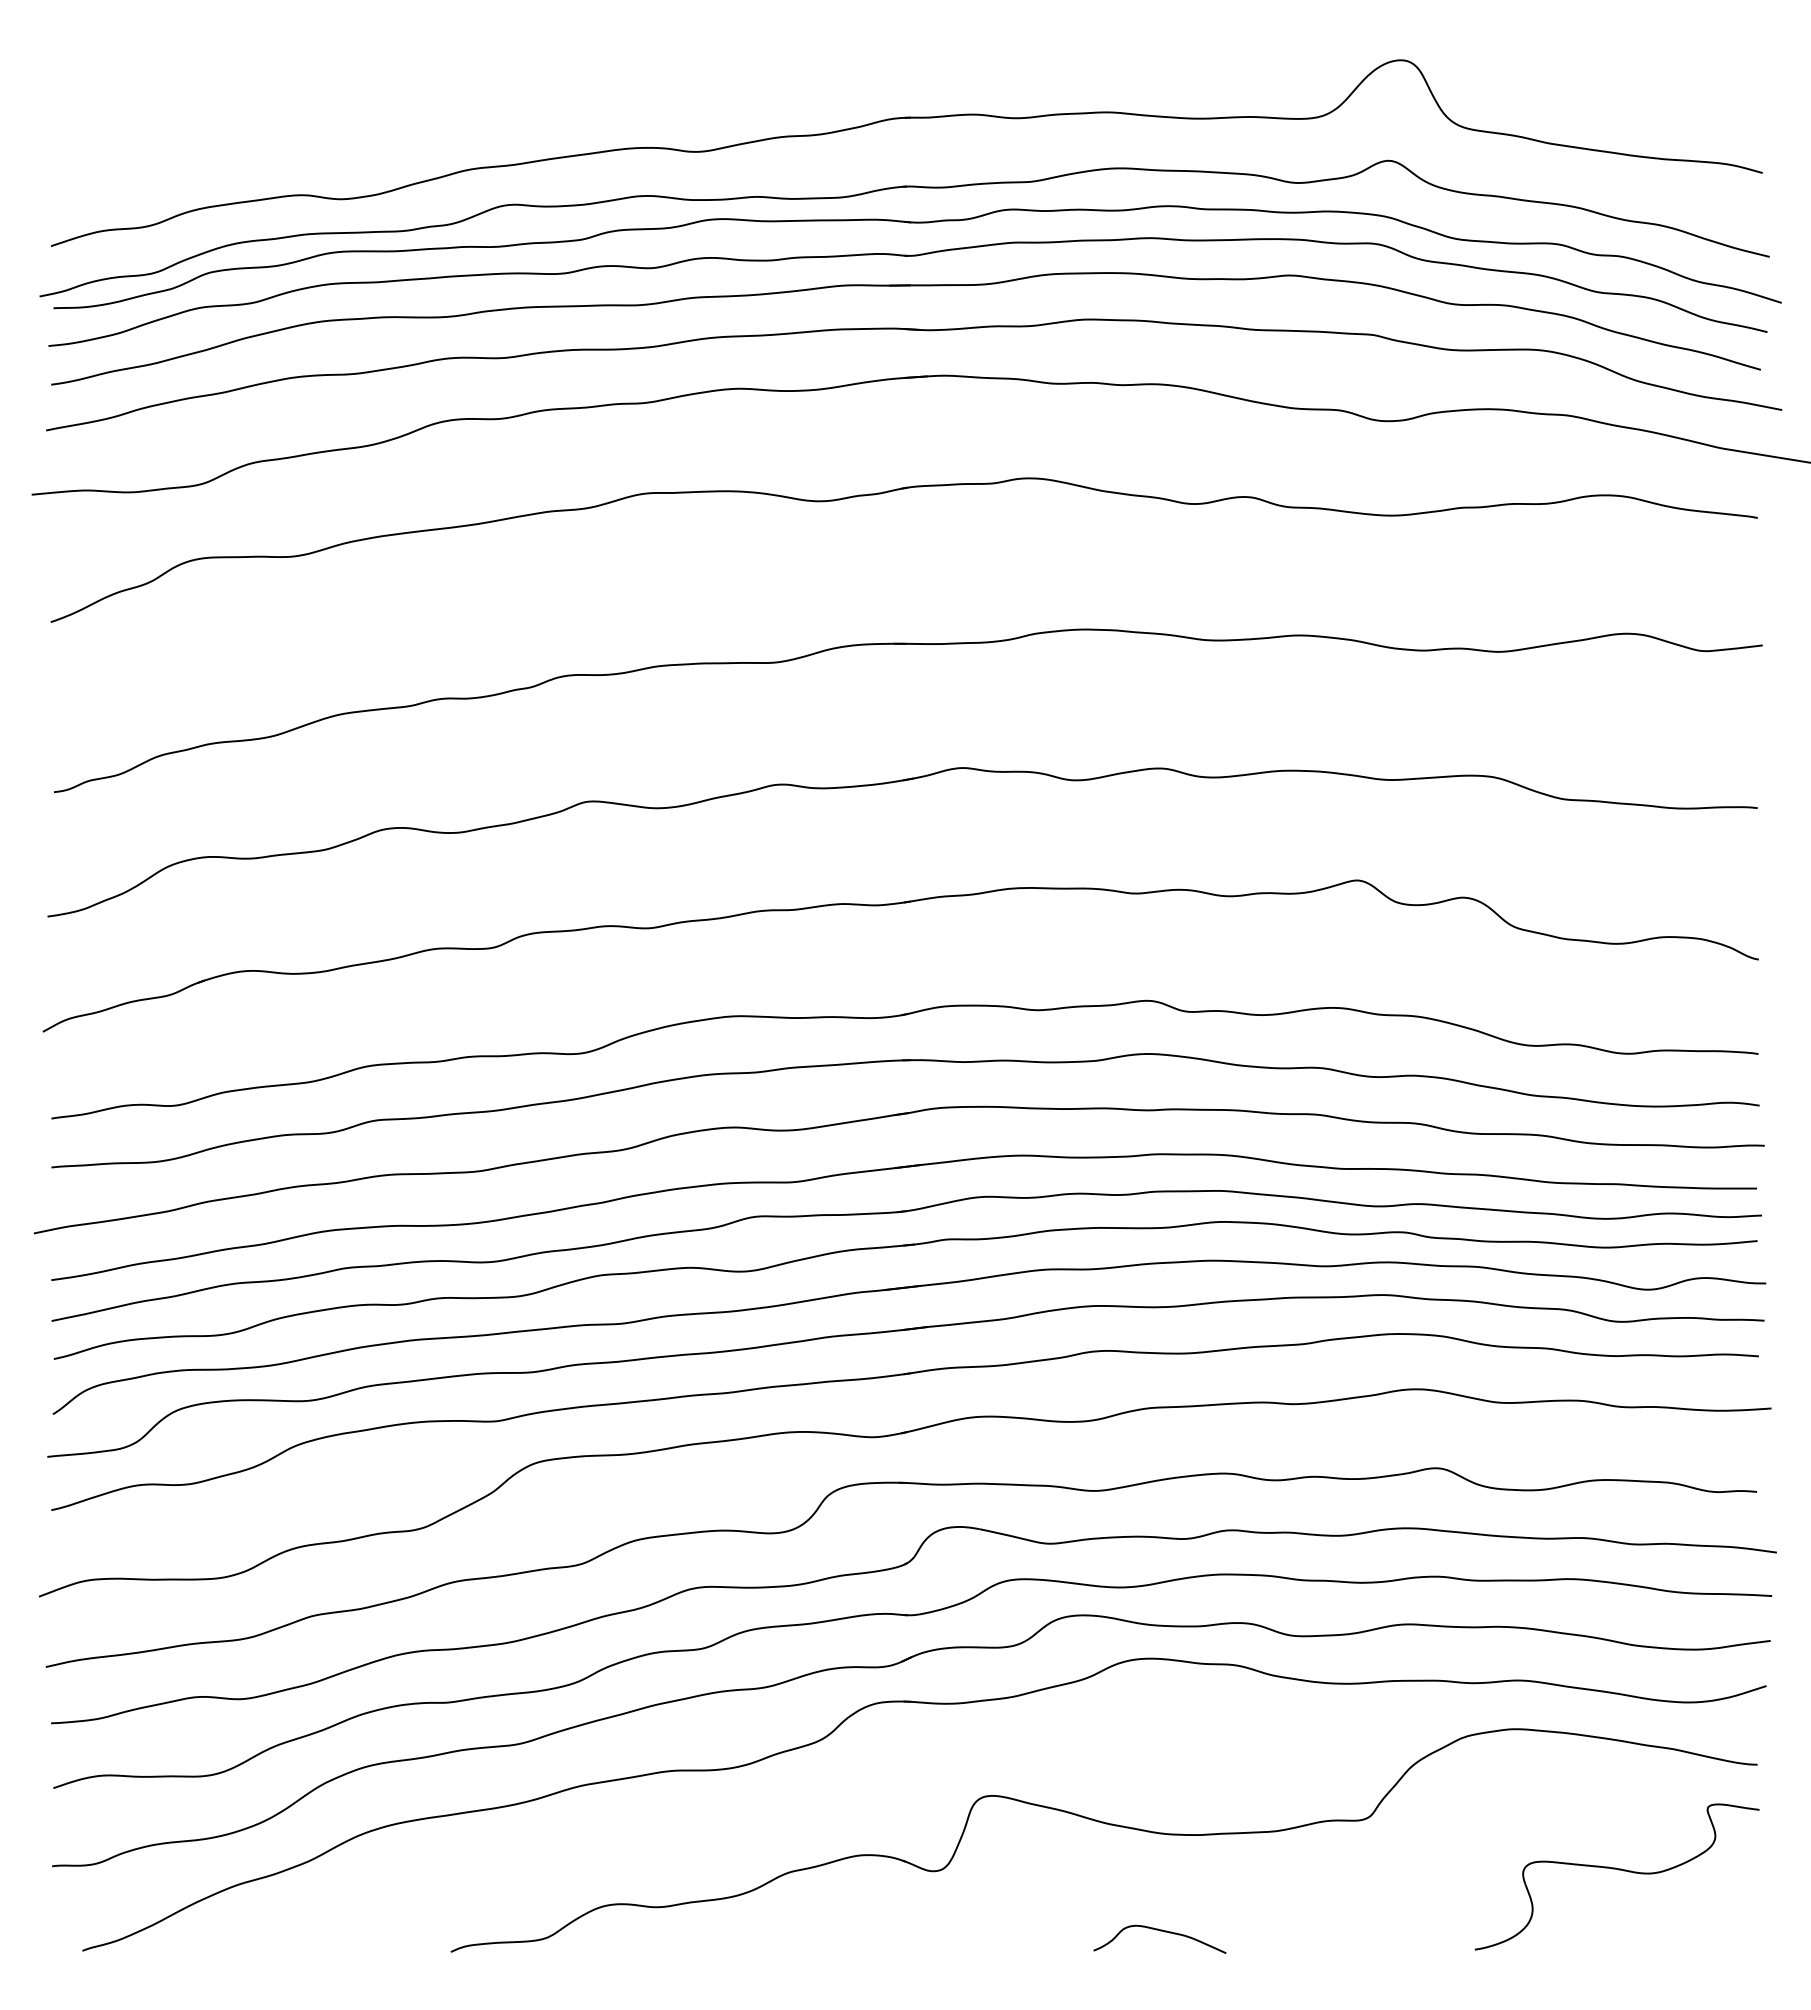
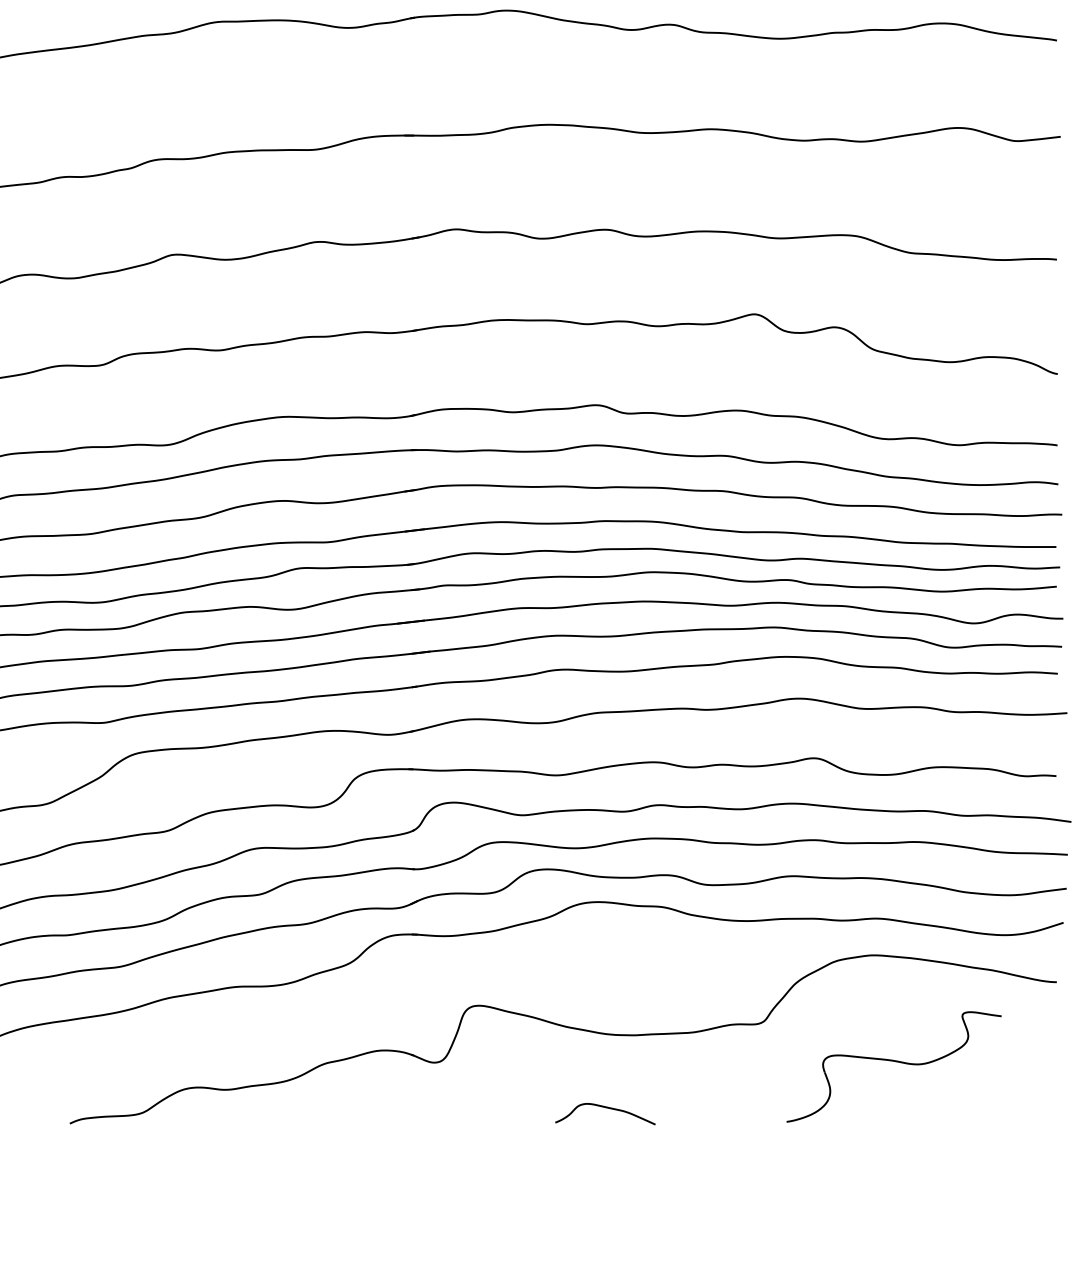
part: (1618, 1870) -> (895, 1062), moved

